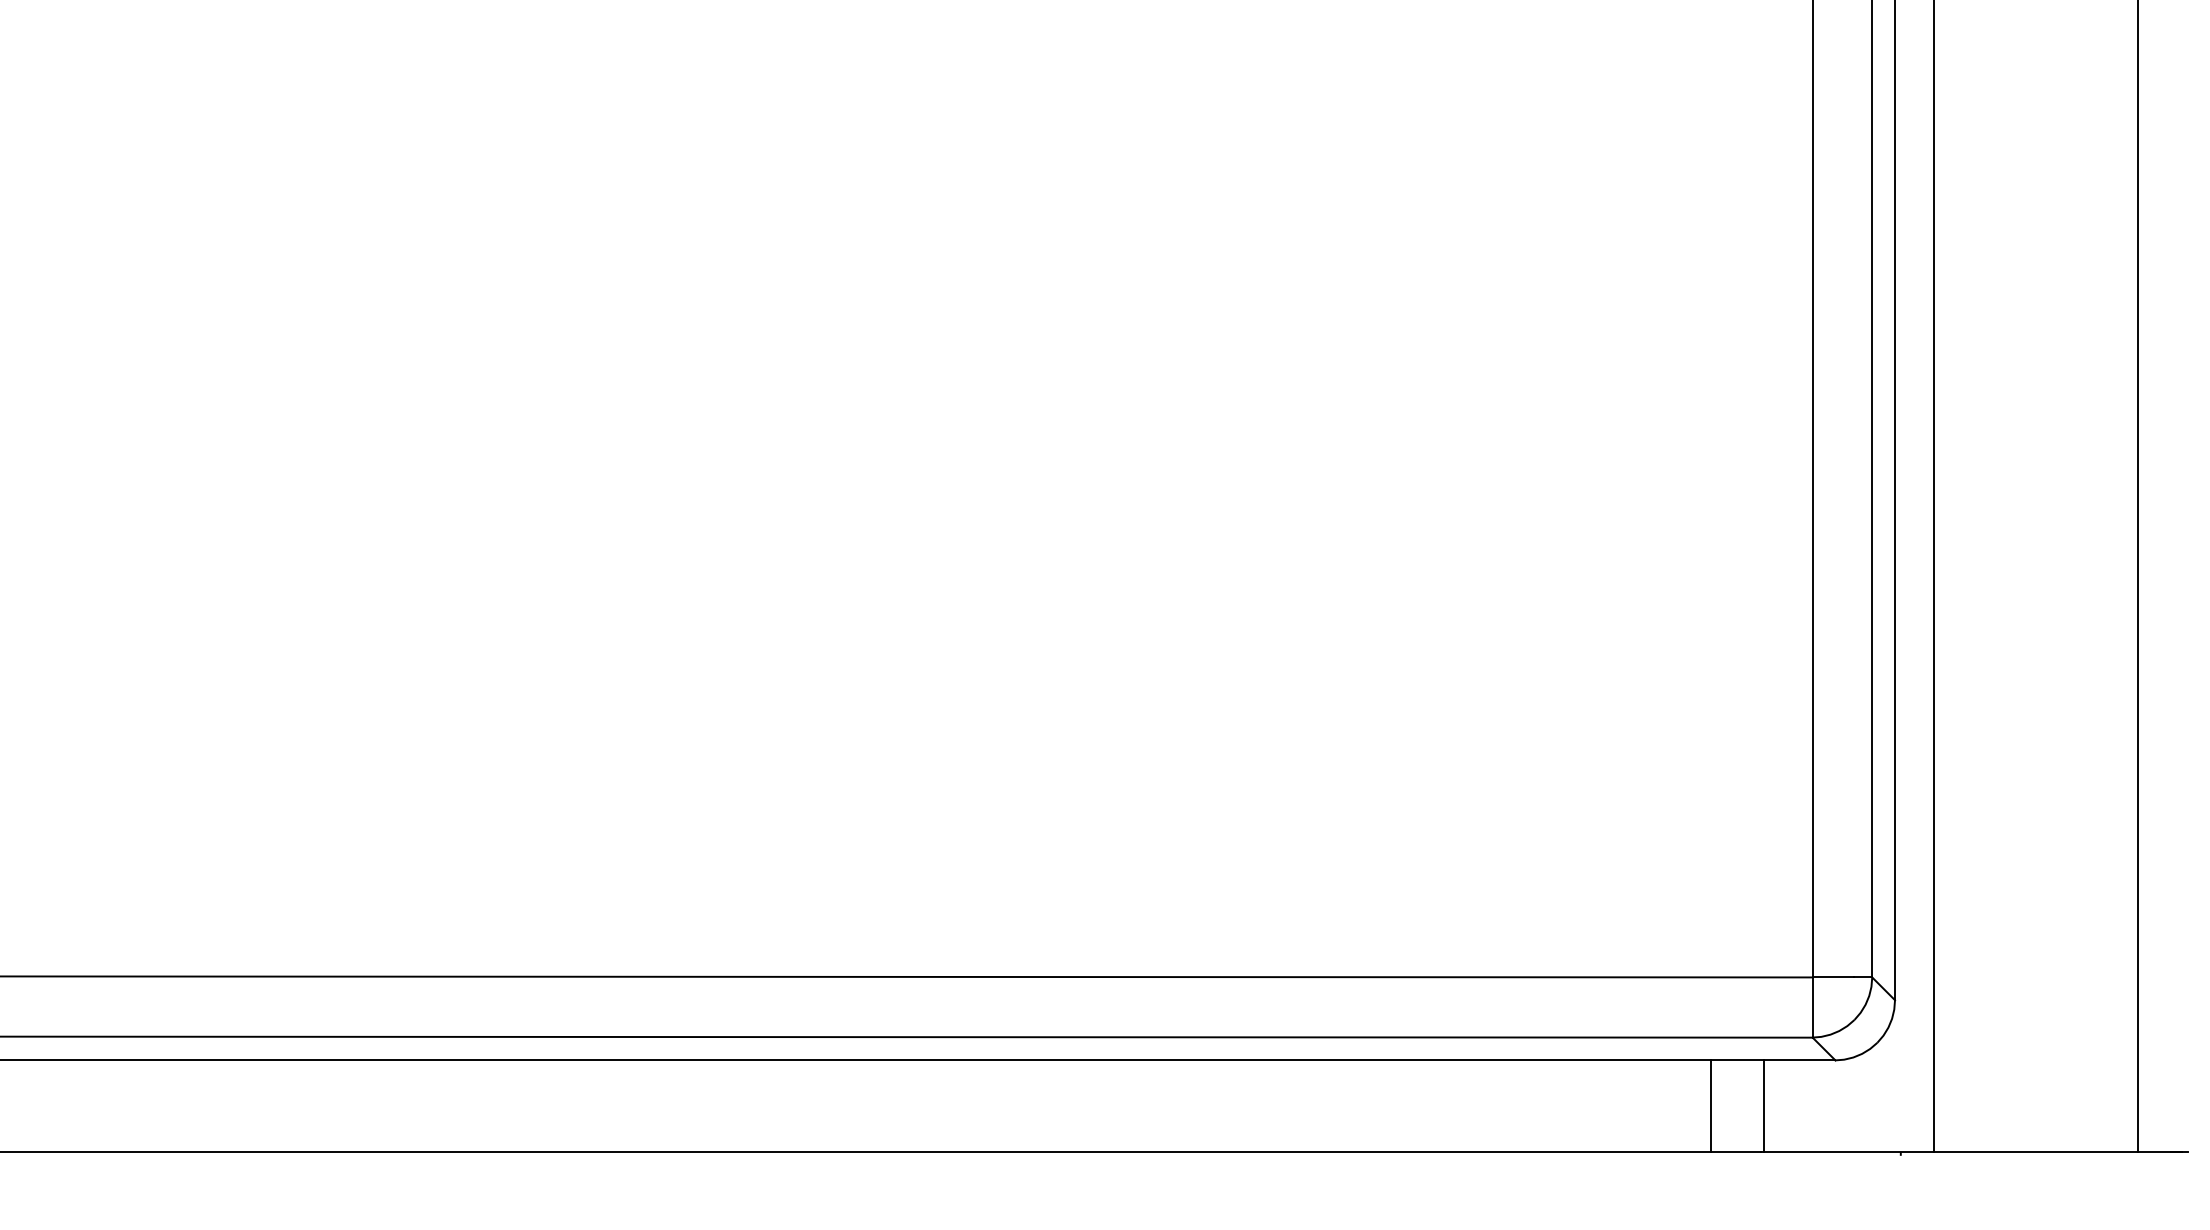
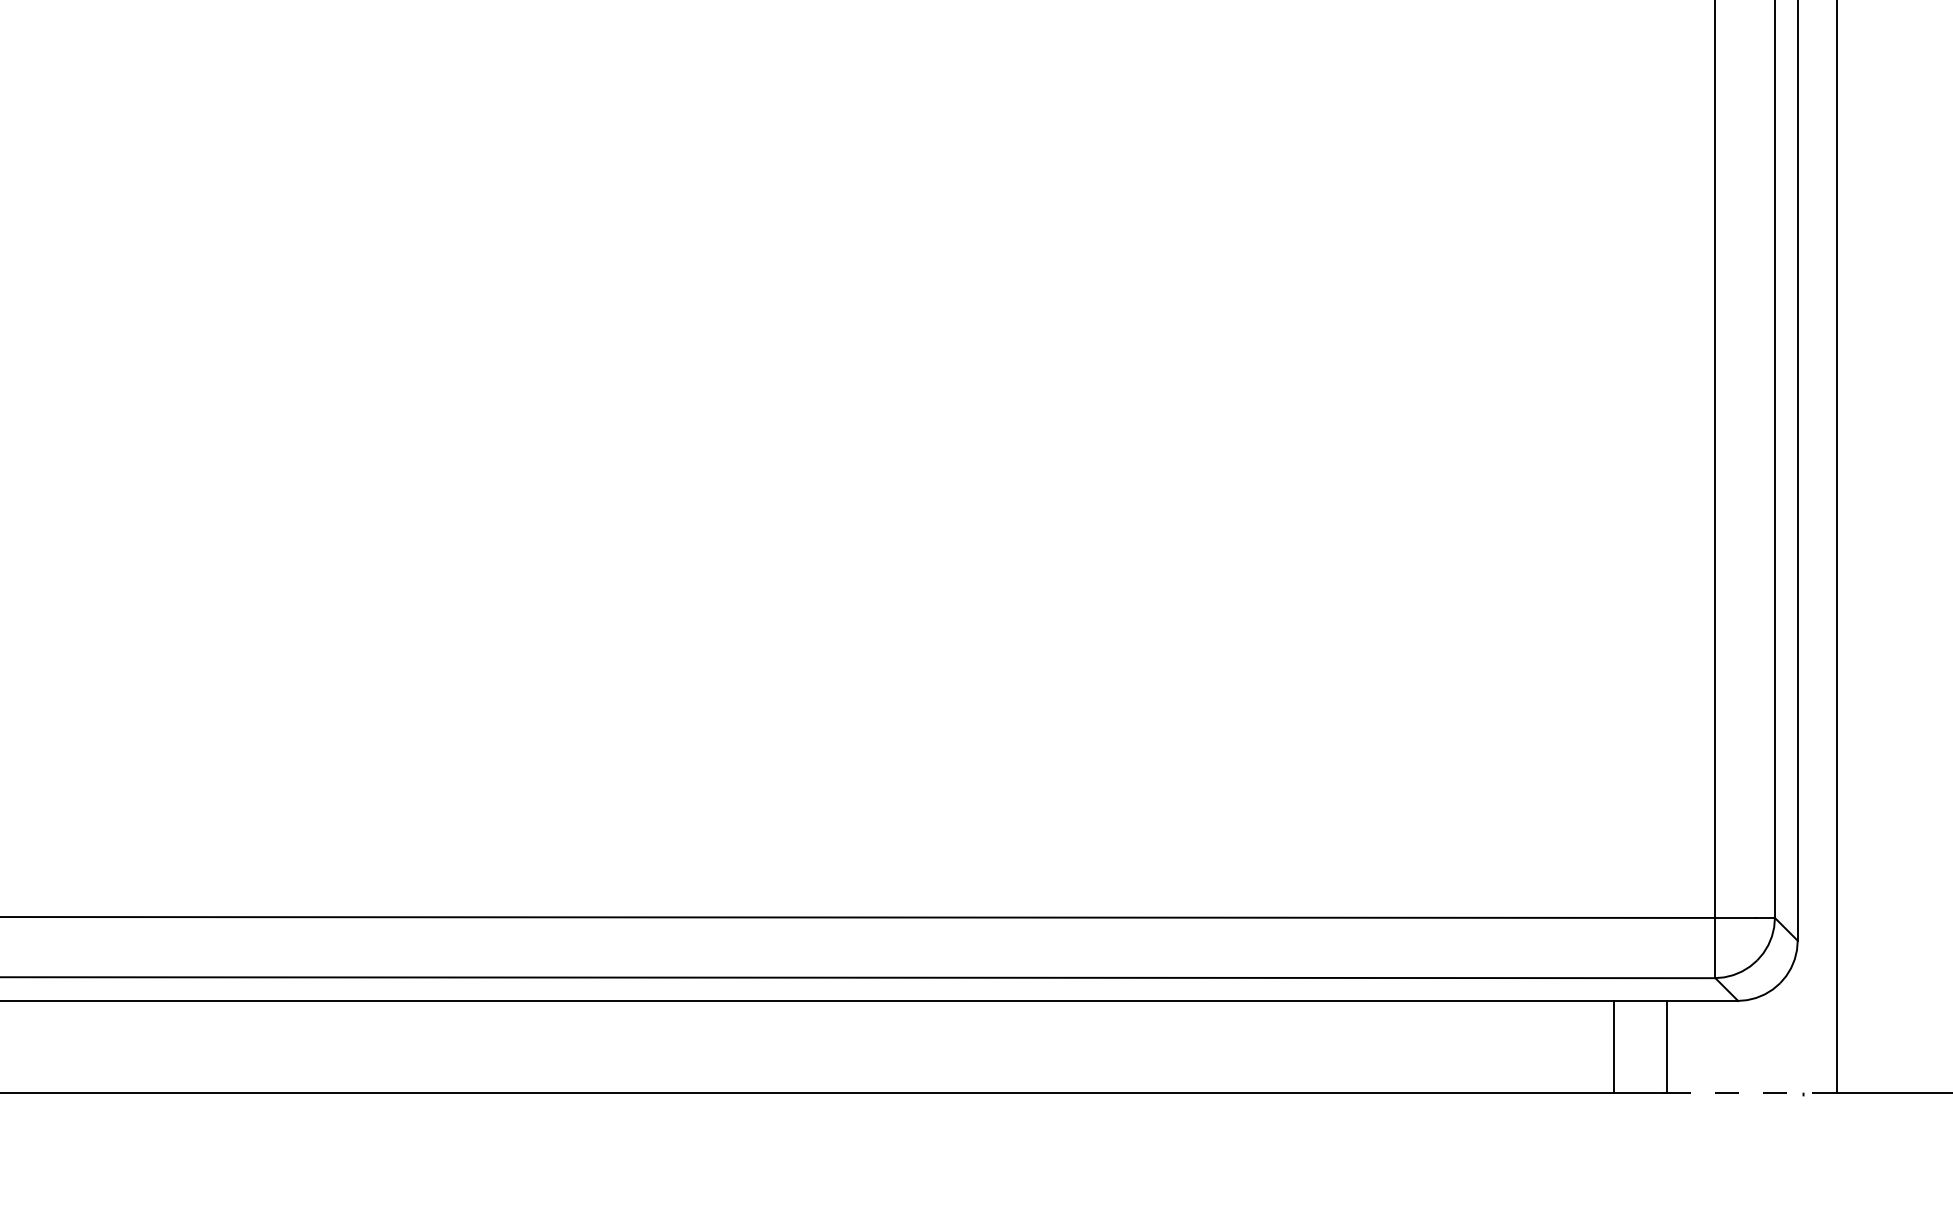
line: (1848, 1152) -> (1751, 1093), solid -> dashed

